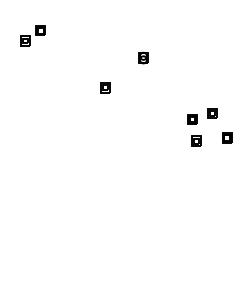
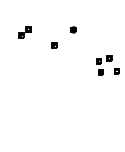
part: (32, 35) -> (24, 32), moved

